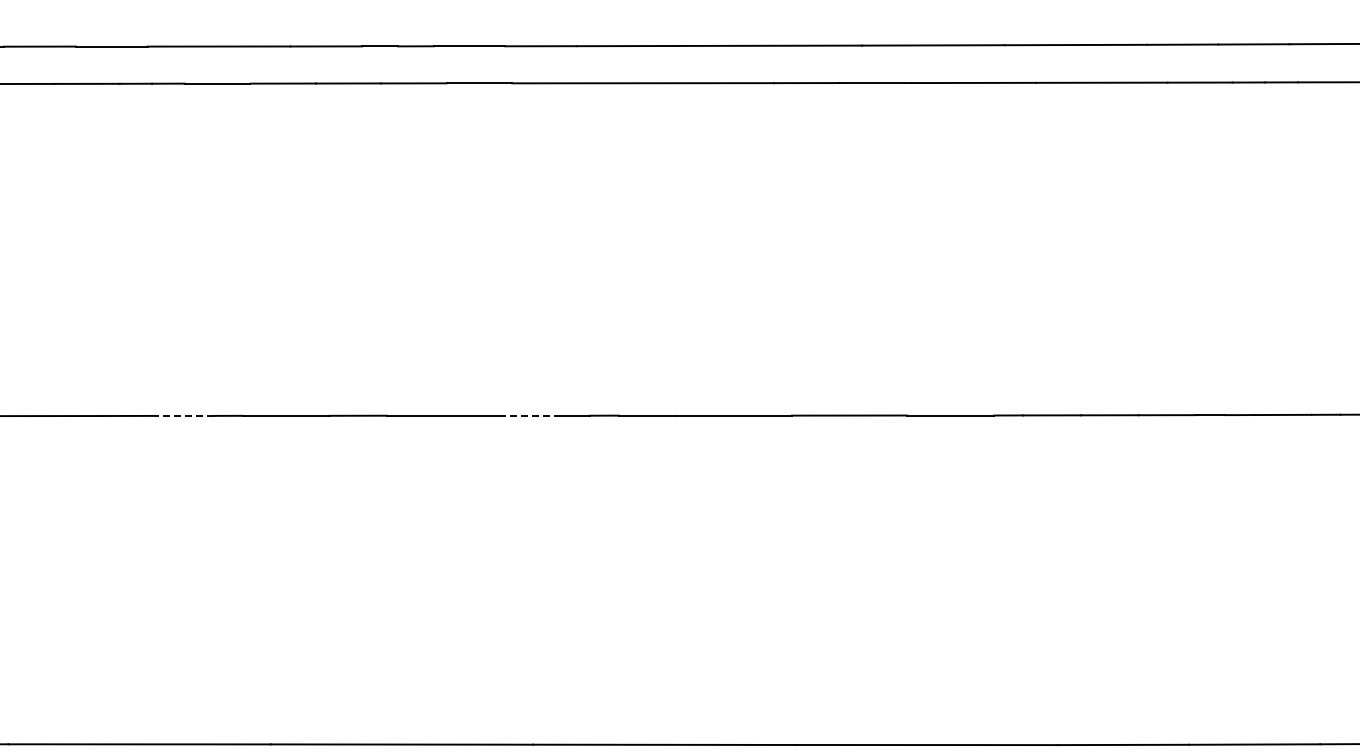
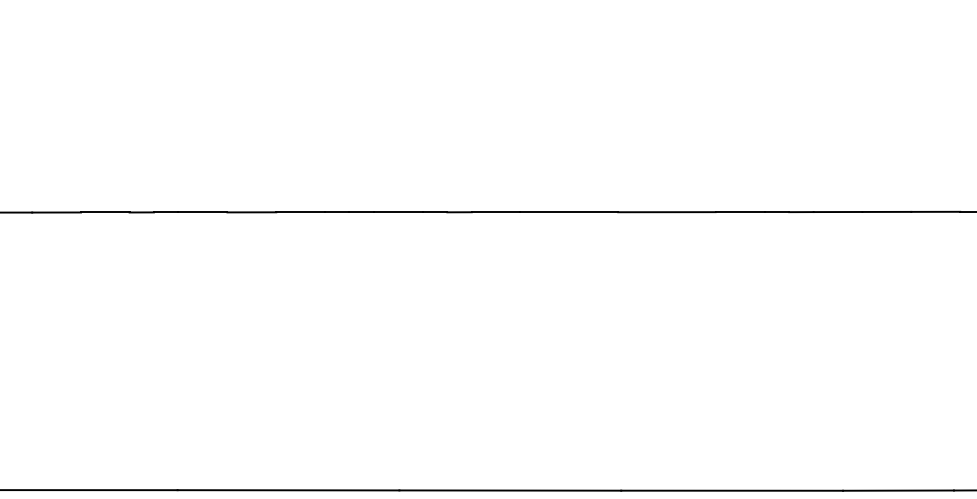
line: (185, 415) -> (105, 212), dashed -> solid
line: (531, 415) -> (398, 212), dashed -> solid

